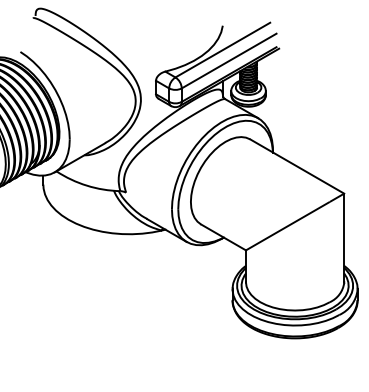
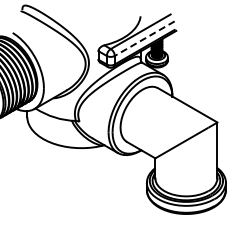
line: (228, 60) -> (144, 38), solid -> dashed

